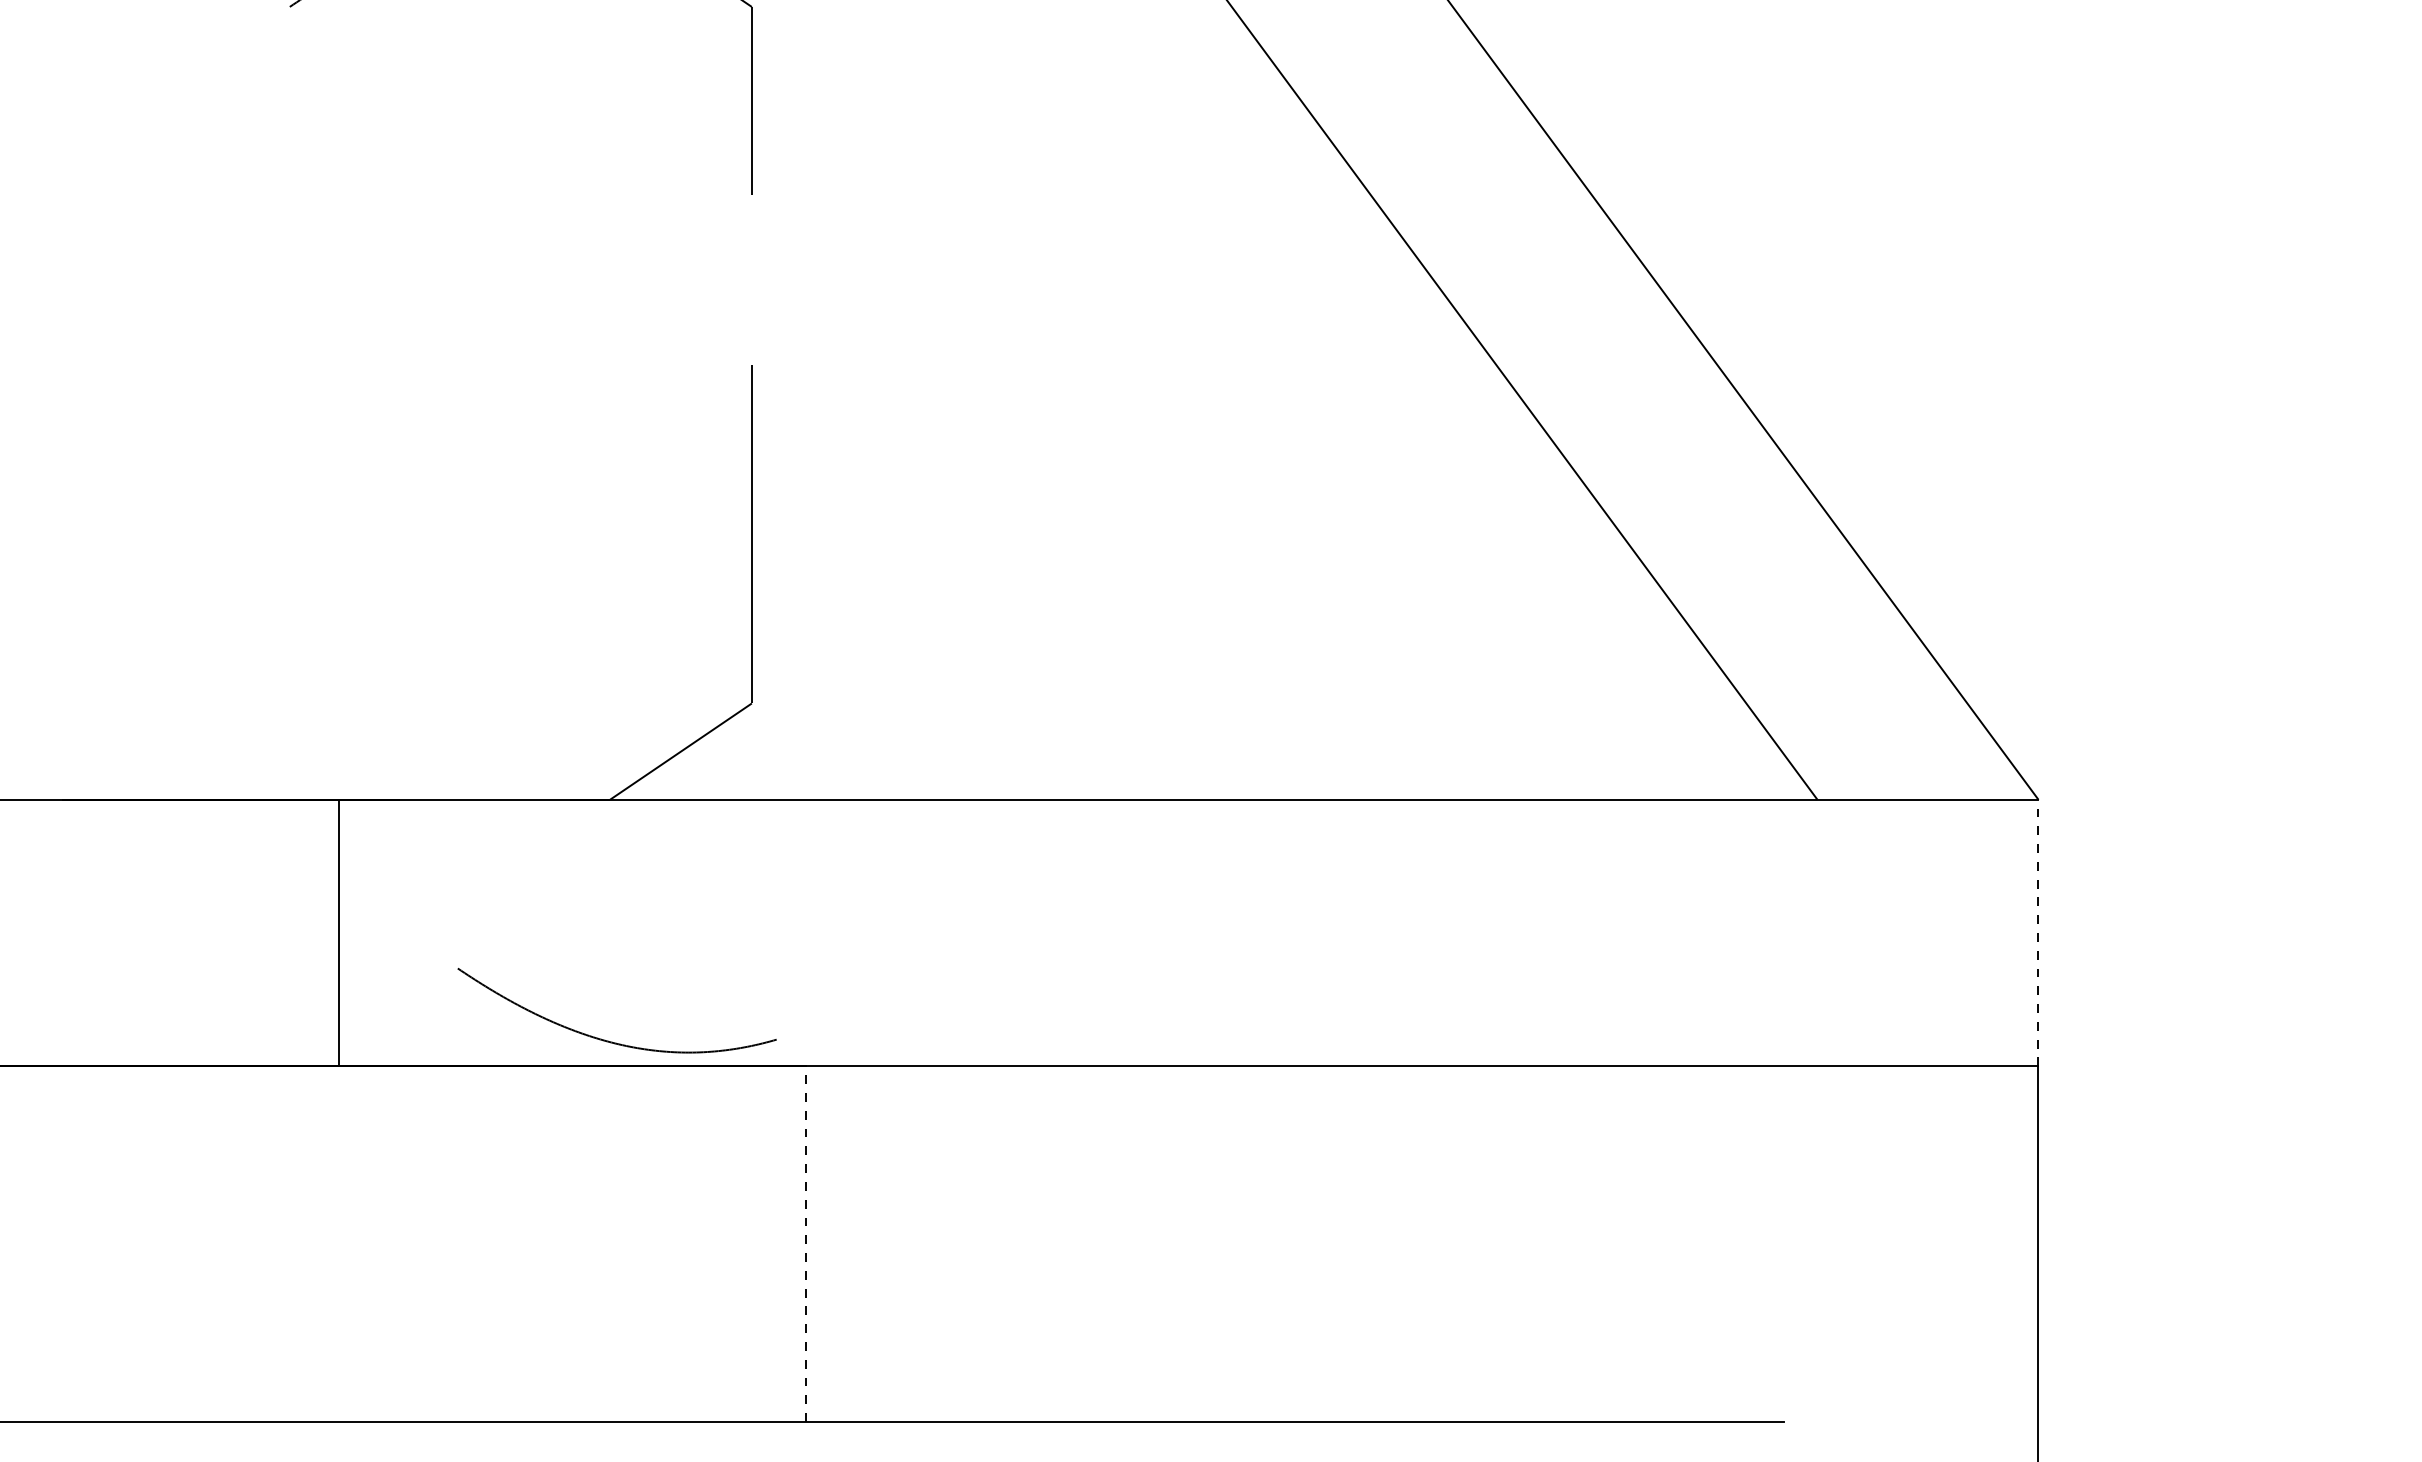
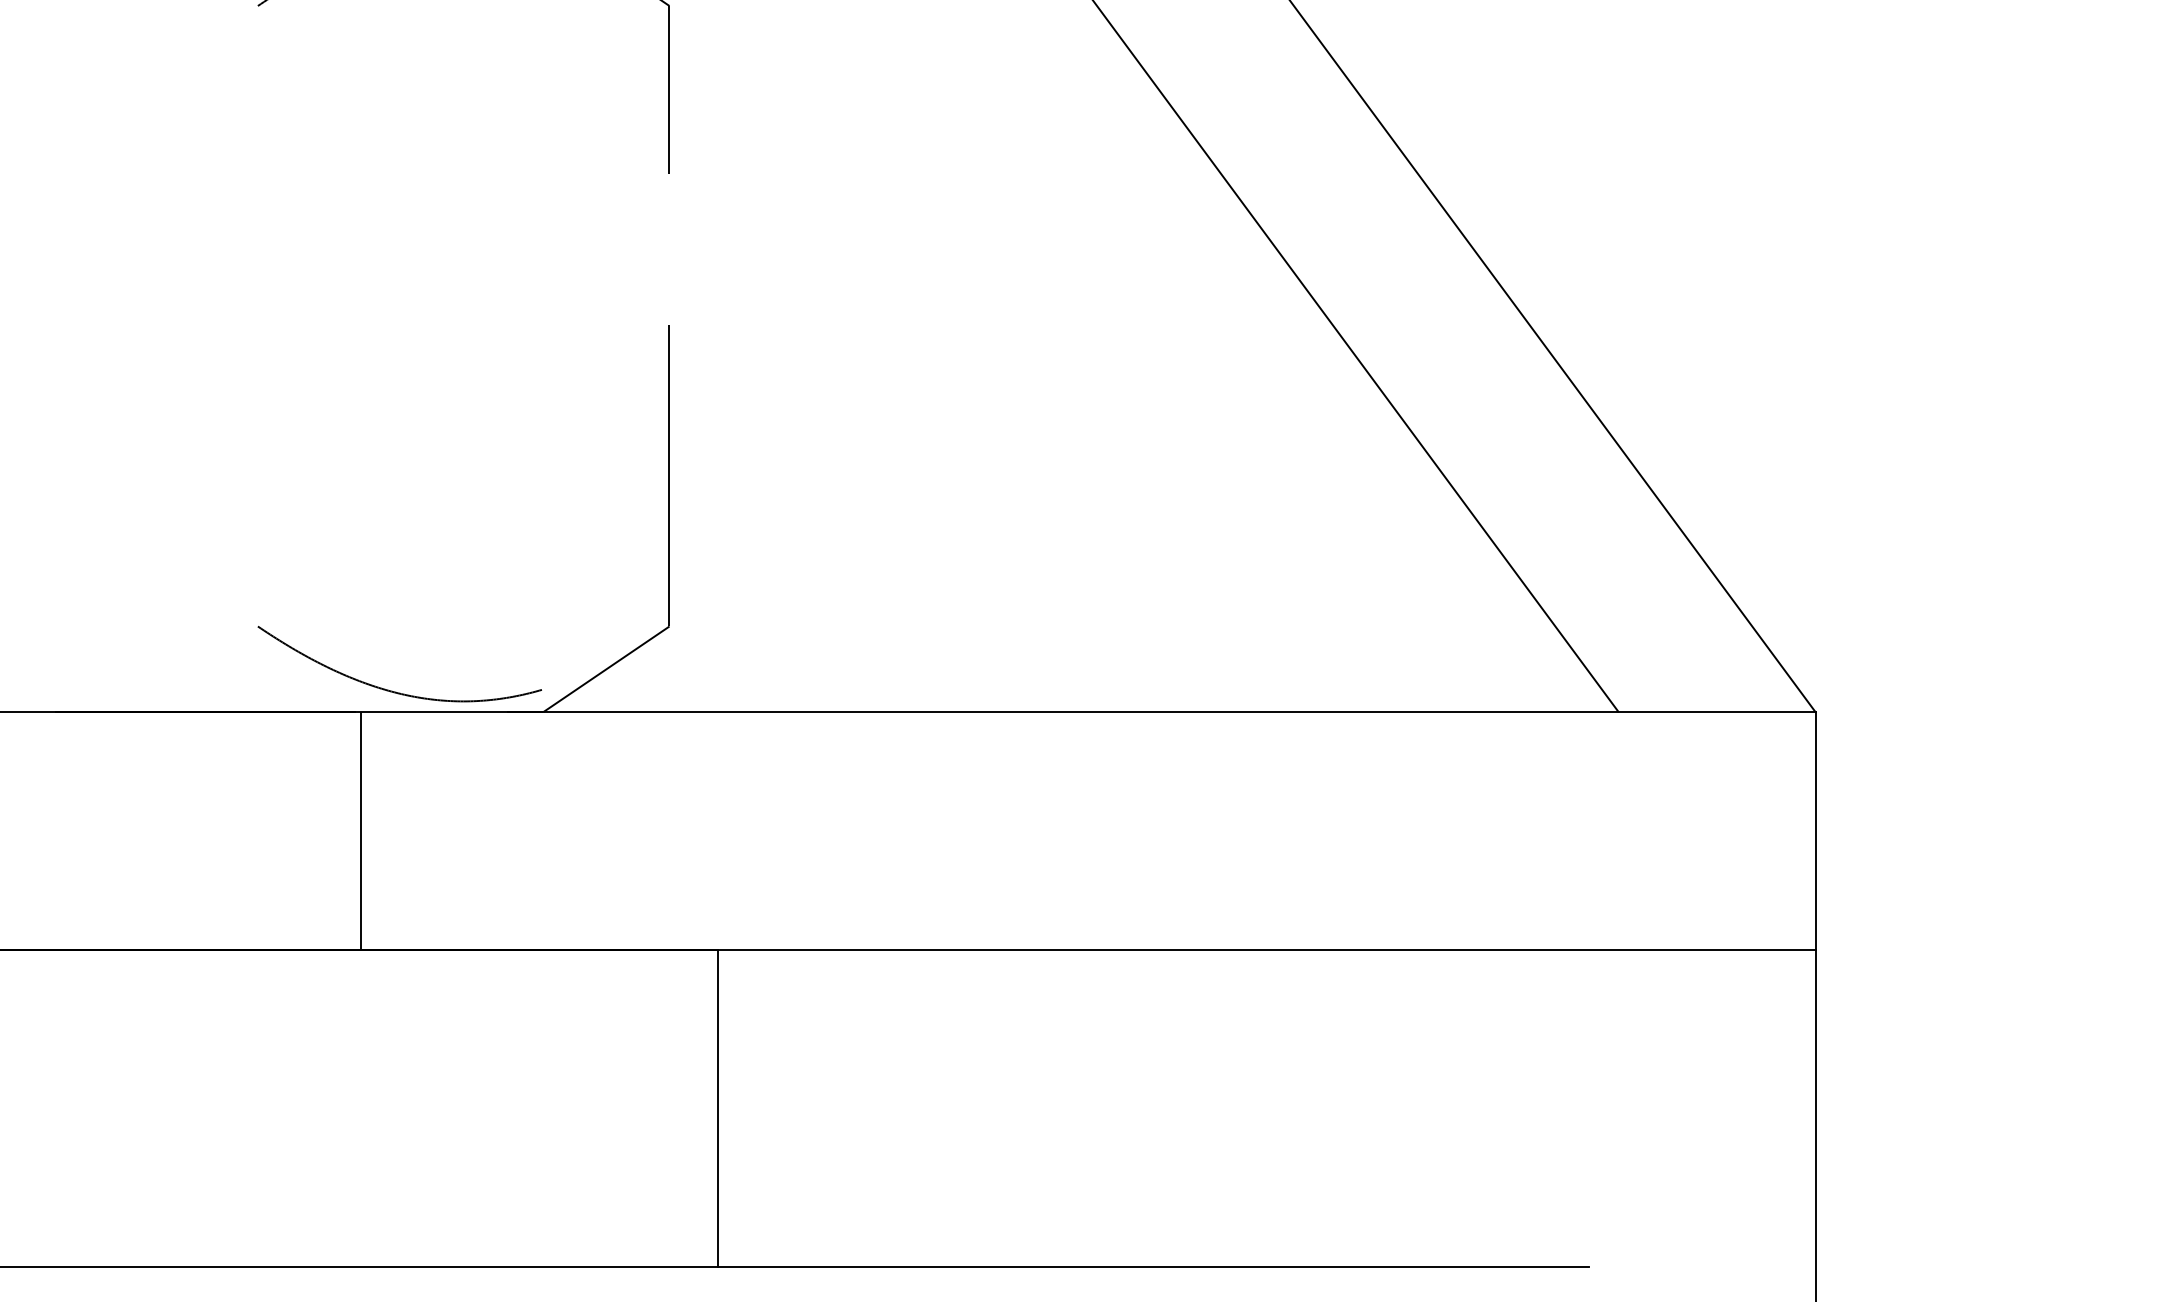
line: (338, 932) -> (360, 830), moved
line: (2038, 932) -> (1815, 830), dashed -> solid
curve: (608, 1040) -> (392, 690), moved
line: (805, 1244) -> (717, 1108), dashed -> solid

